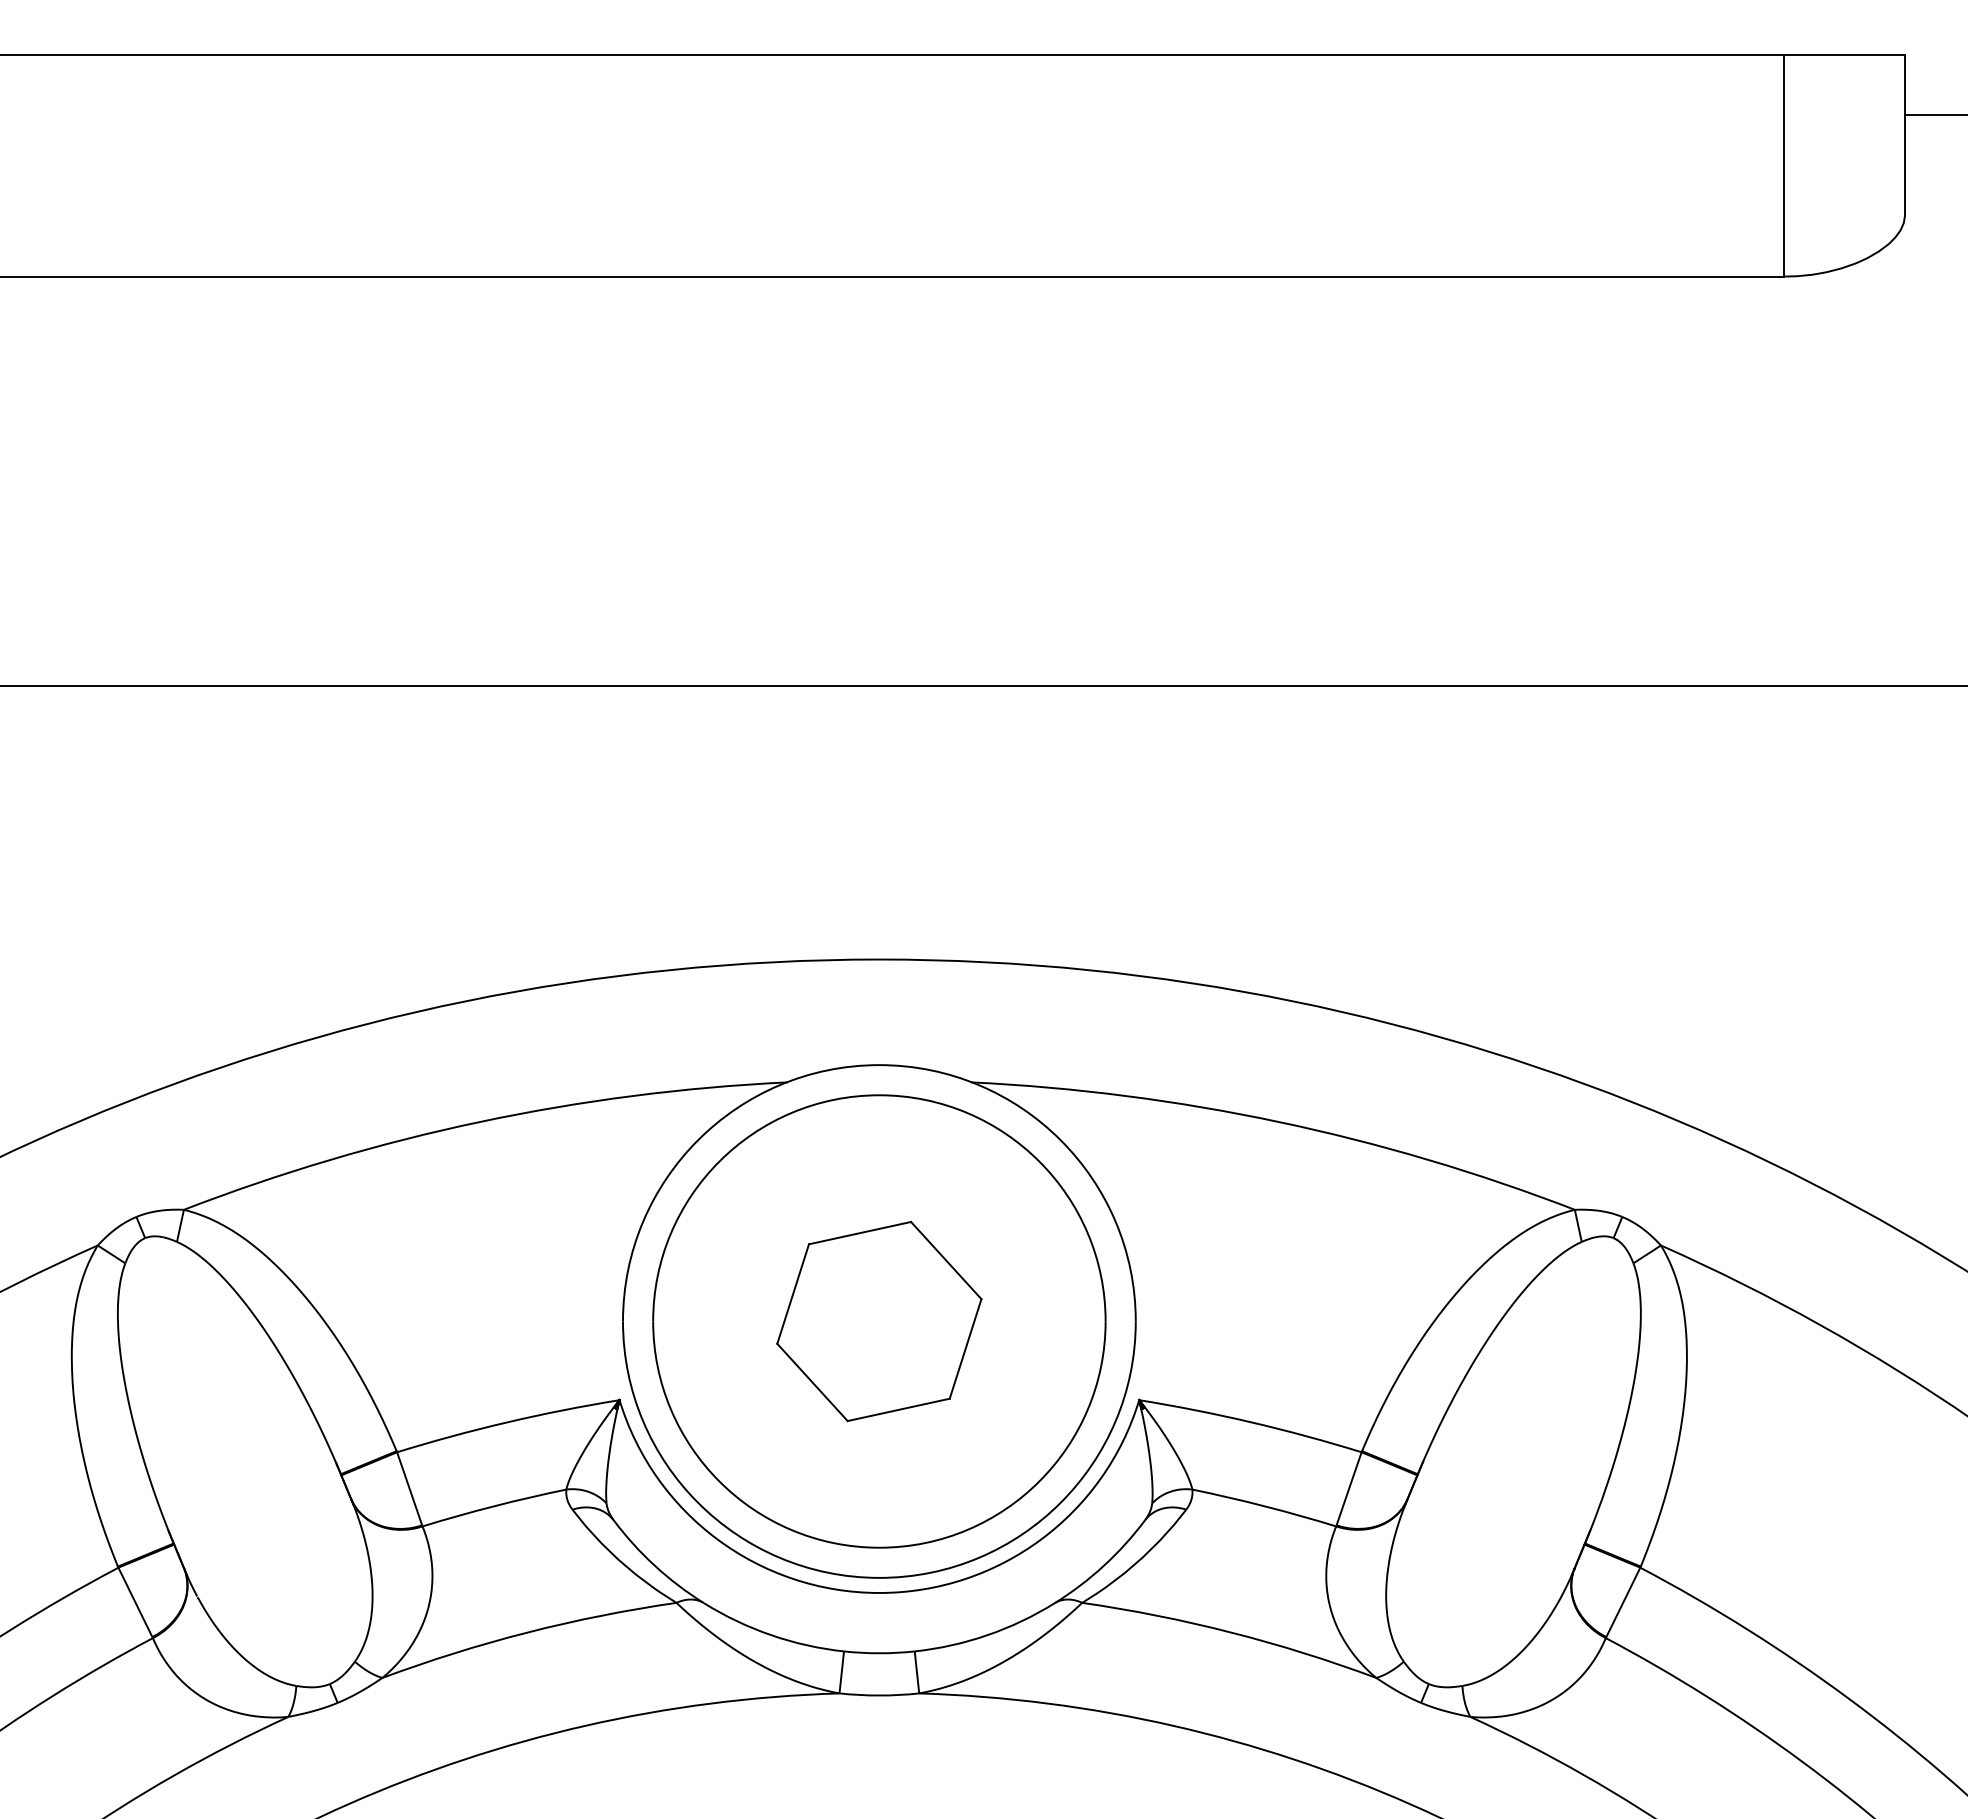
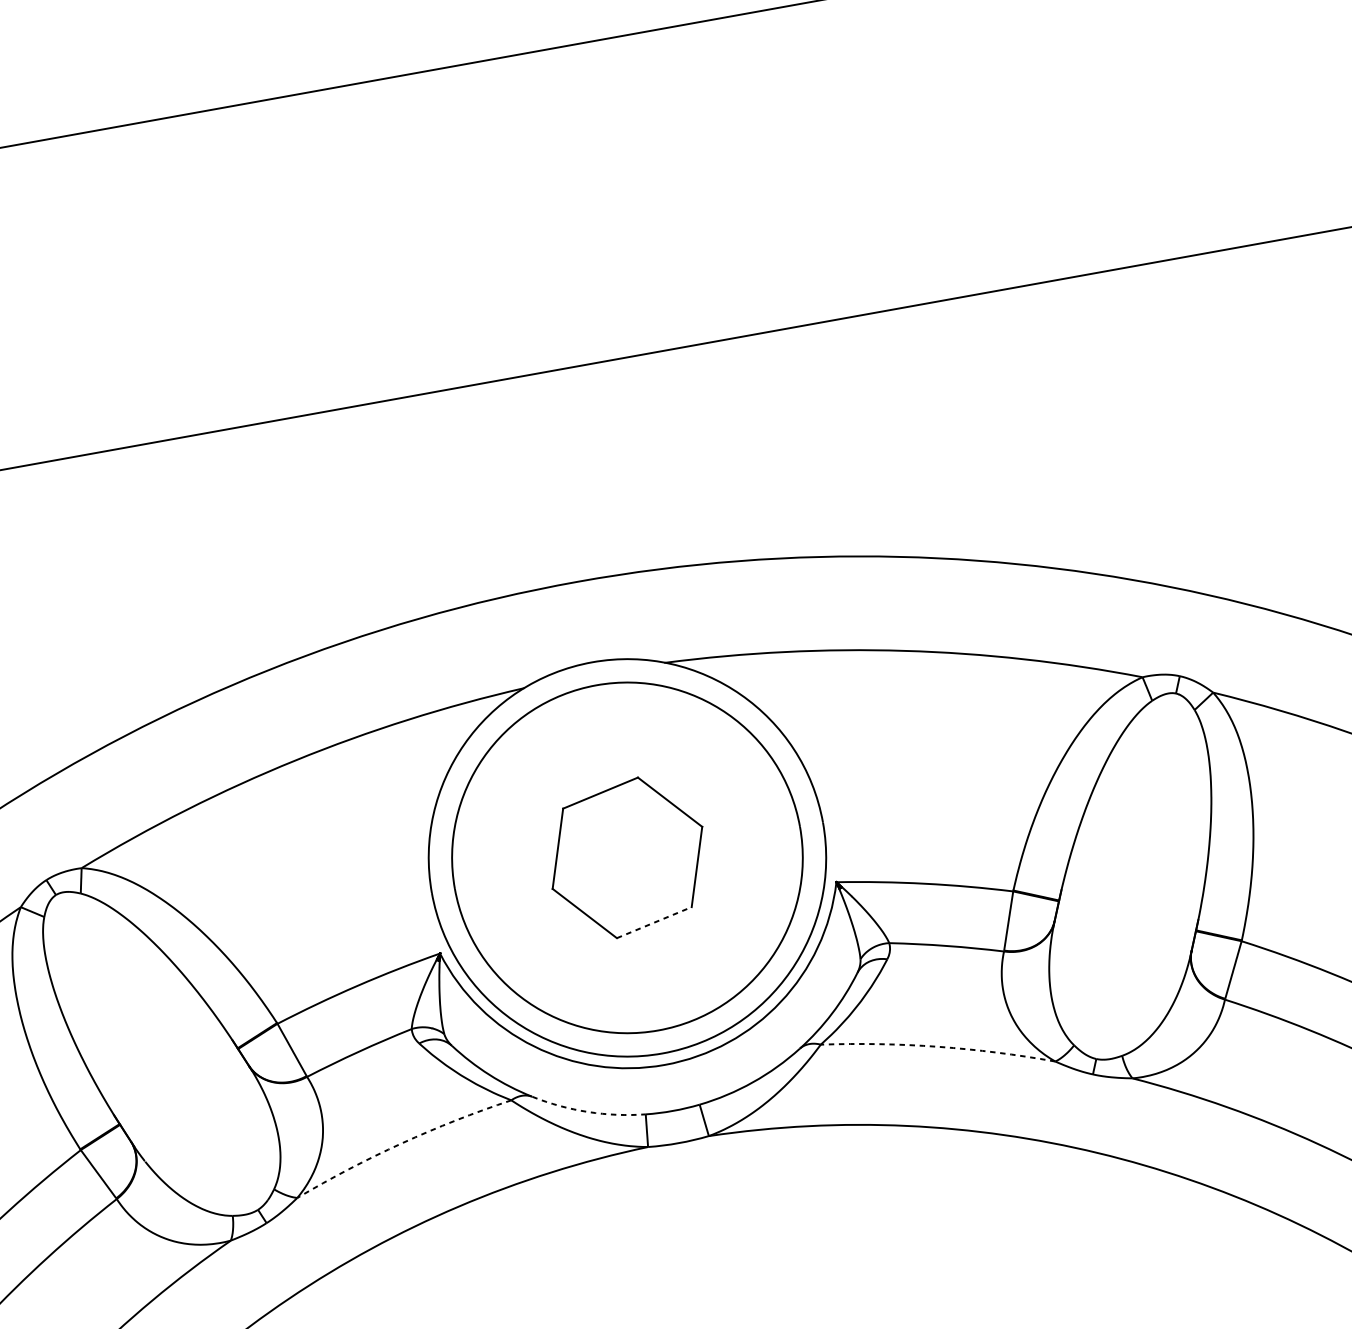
line: (899, 1409) -> (654, 922), solid -> dashed
arc: (527, 1632) -> (401, 1143), solid -> dashed
arc: (1231, 1632) -> (938, 1046), solid -> dashed
arc: (771, 1635) -> (588, 1112), solid -> dashed

